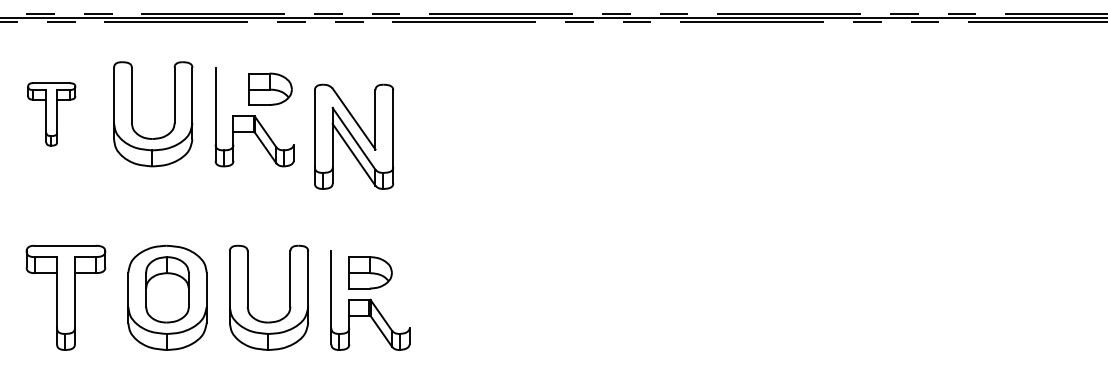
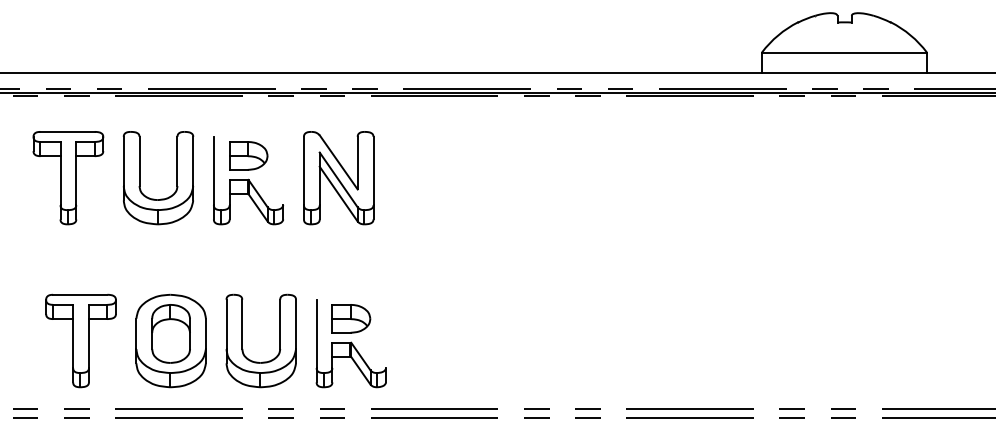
part: (270, 88) -> (248, 155), moved
part: (51, 114) -> (68, 178), size x1.67
part: (353, 137) -> (338, 178), moved

